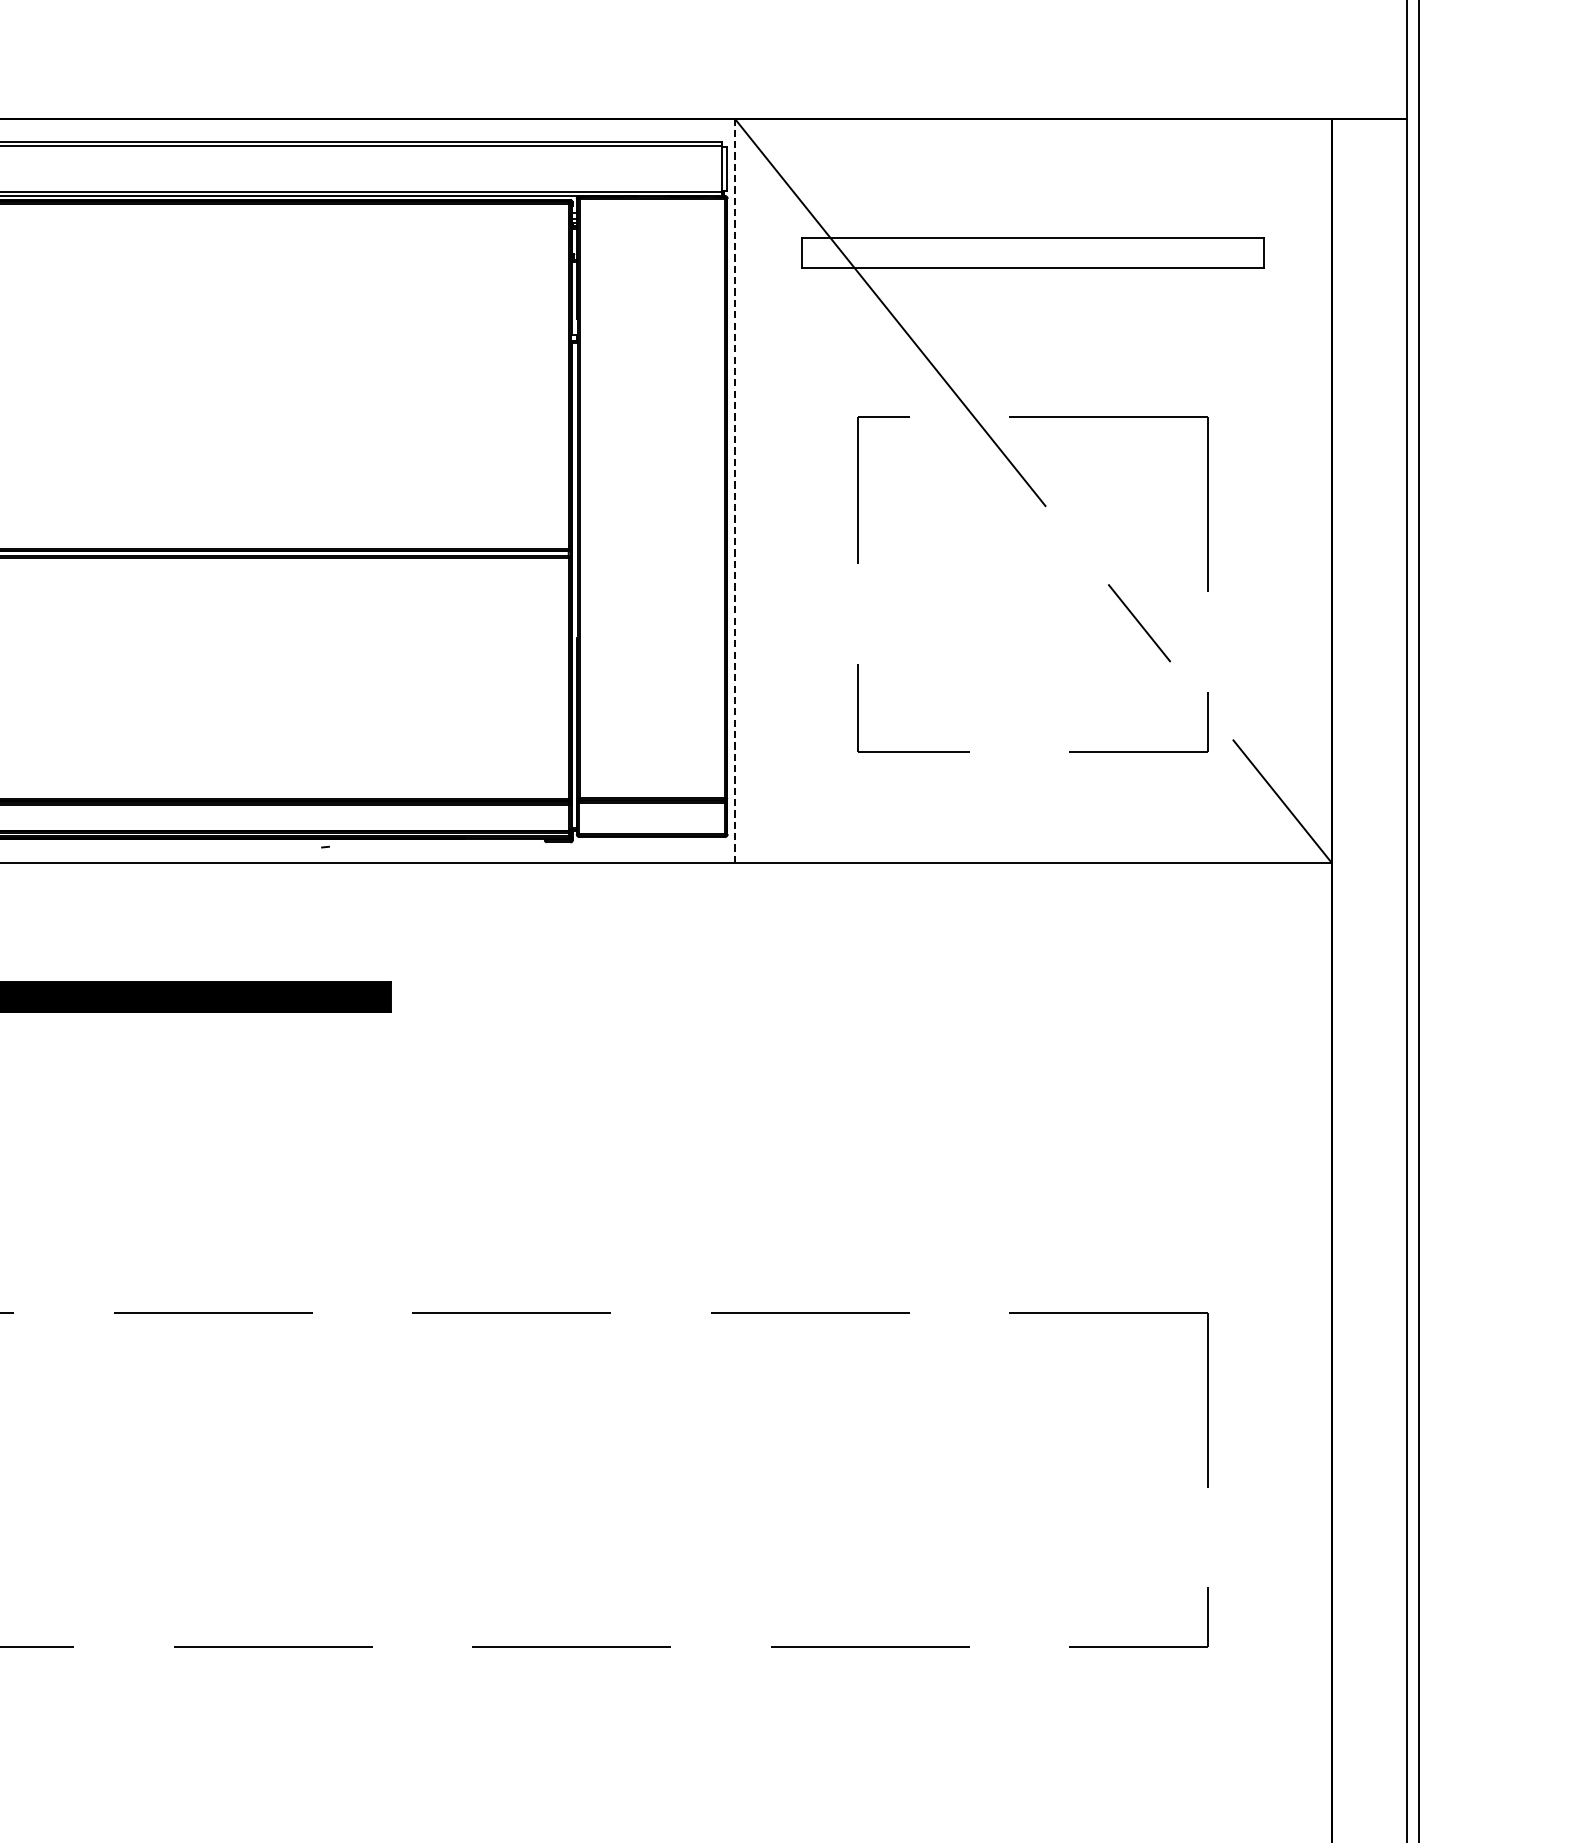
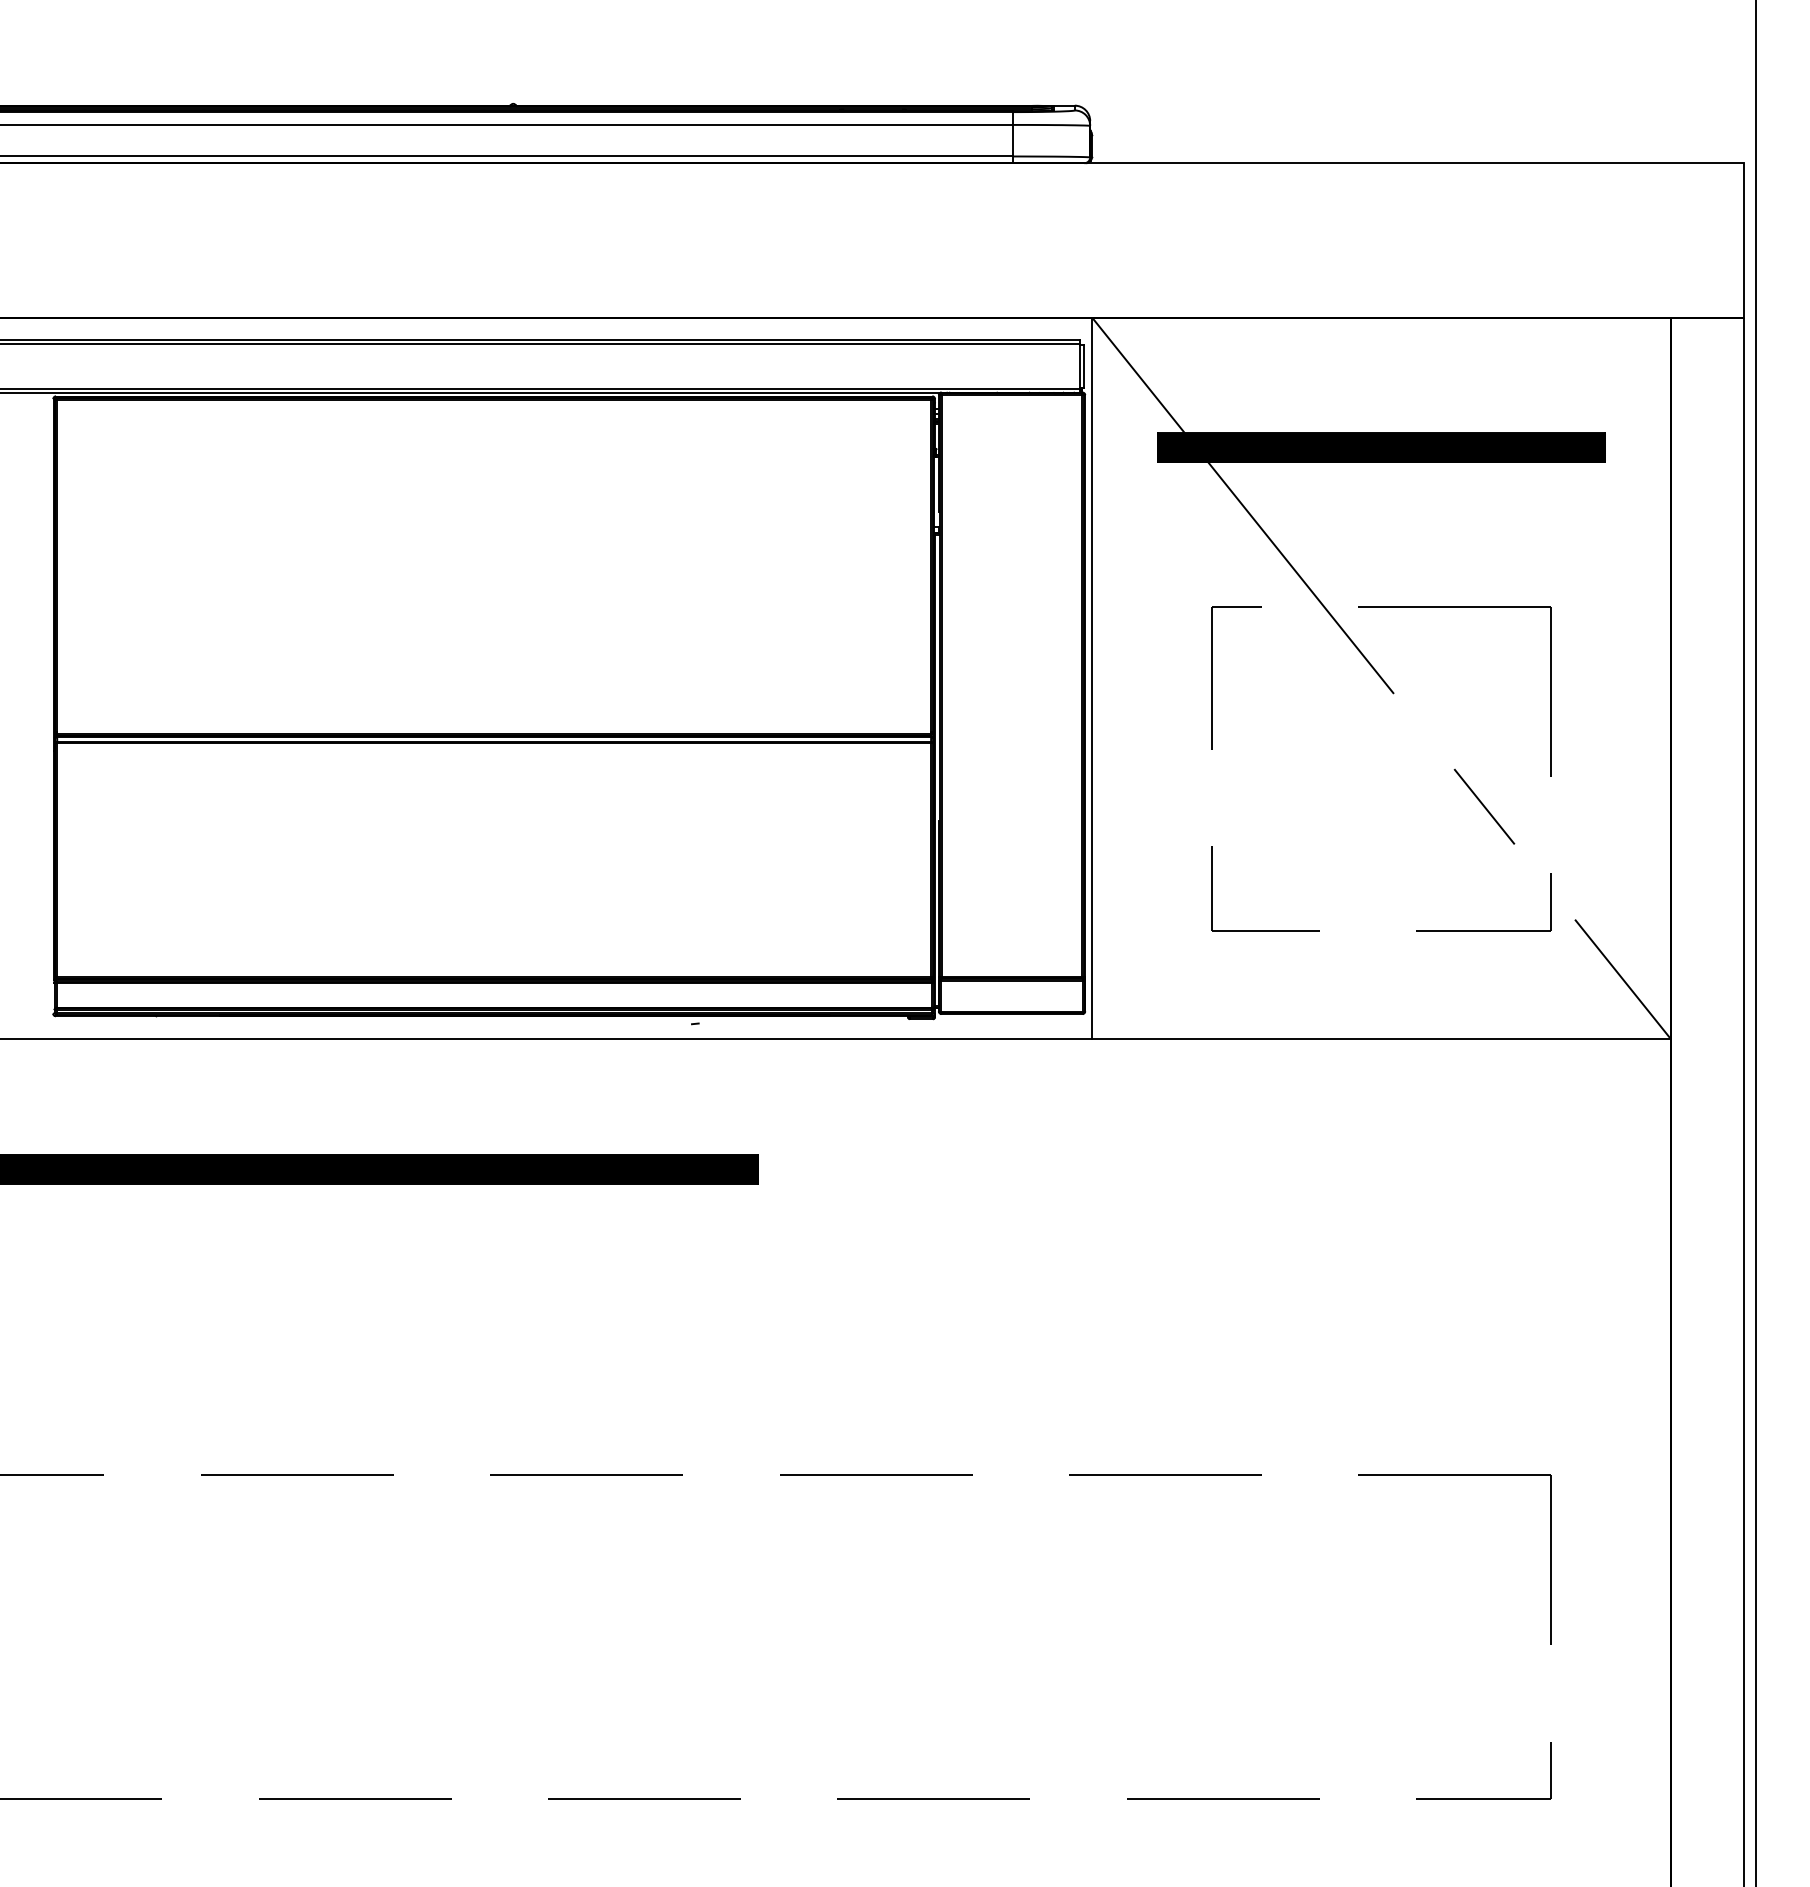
hatch: (1033, 252) -> (1381, 447), added
line: (735, 490) -> (1092, 678), dashed -> solid

